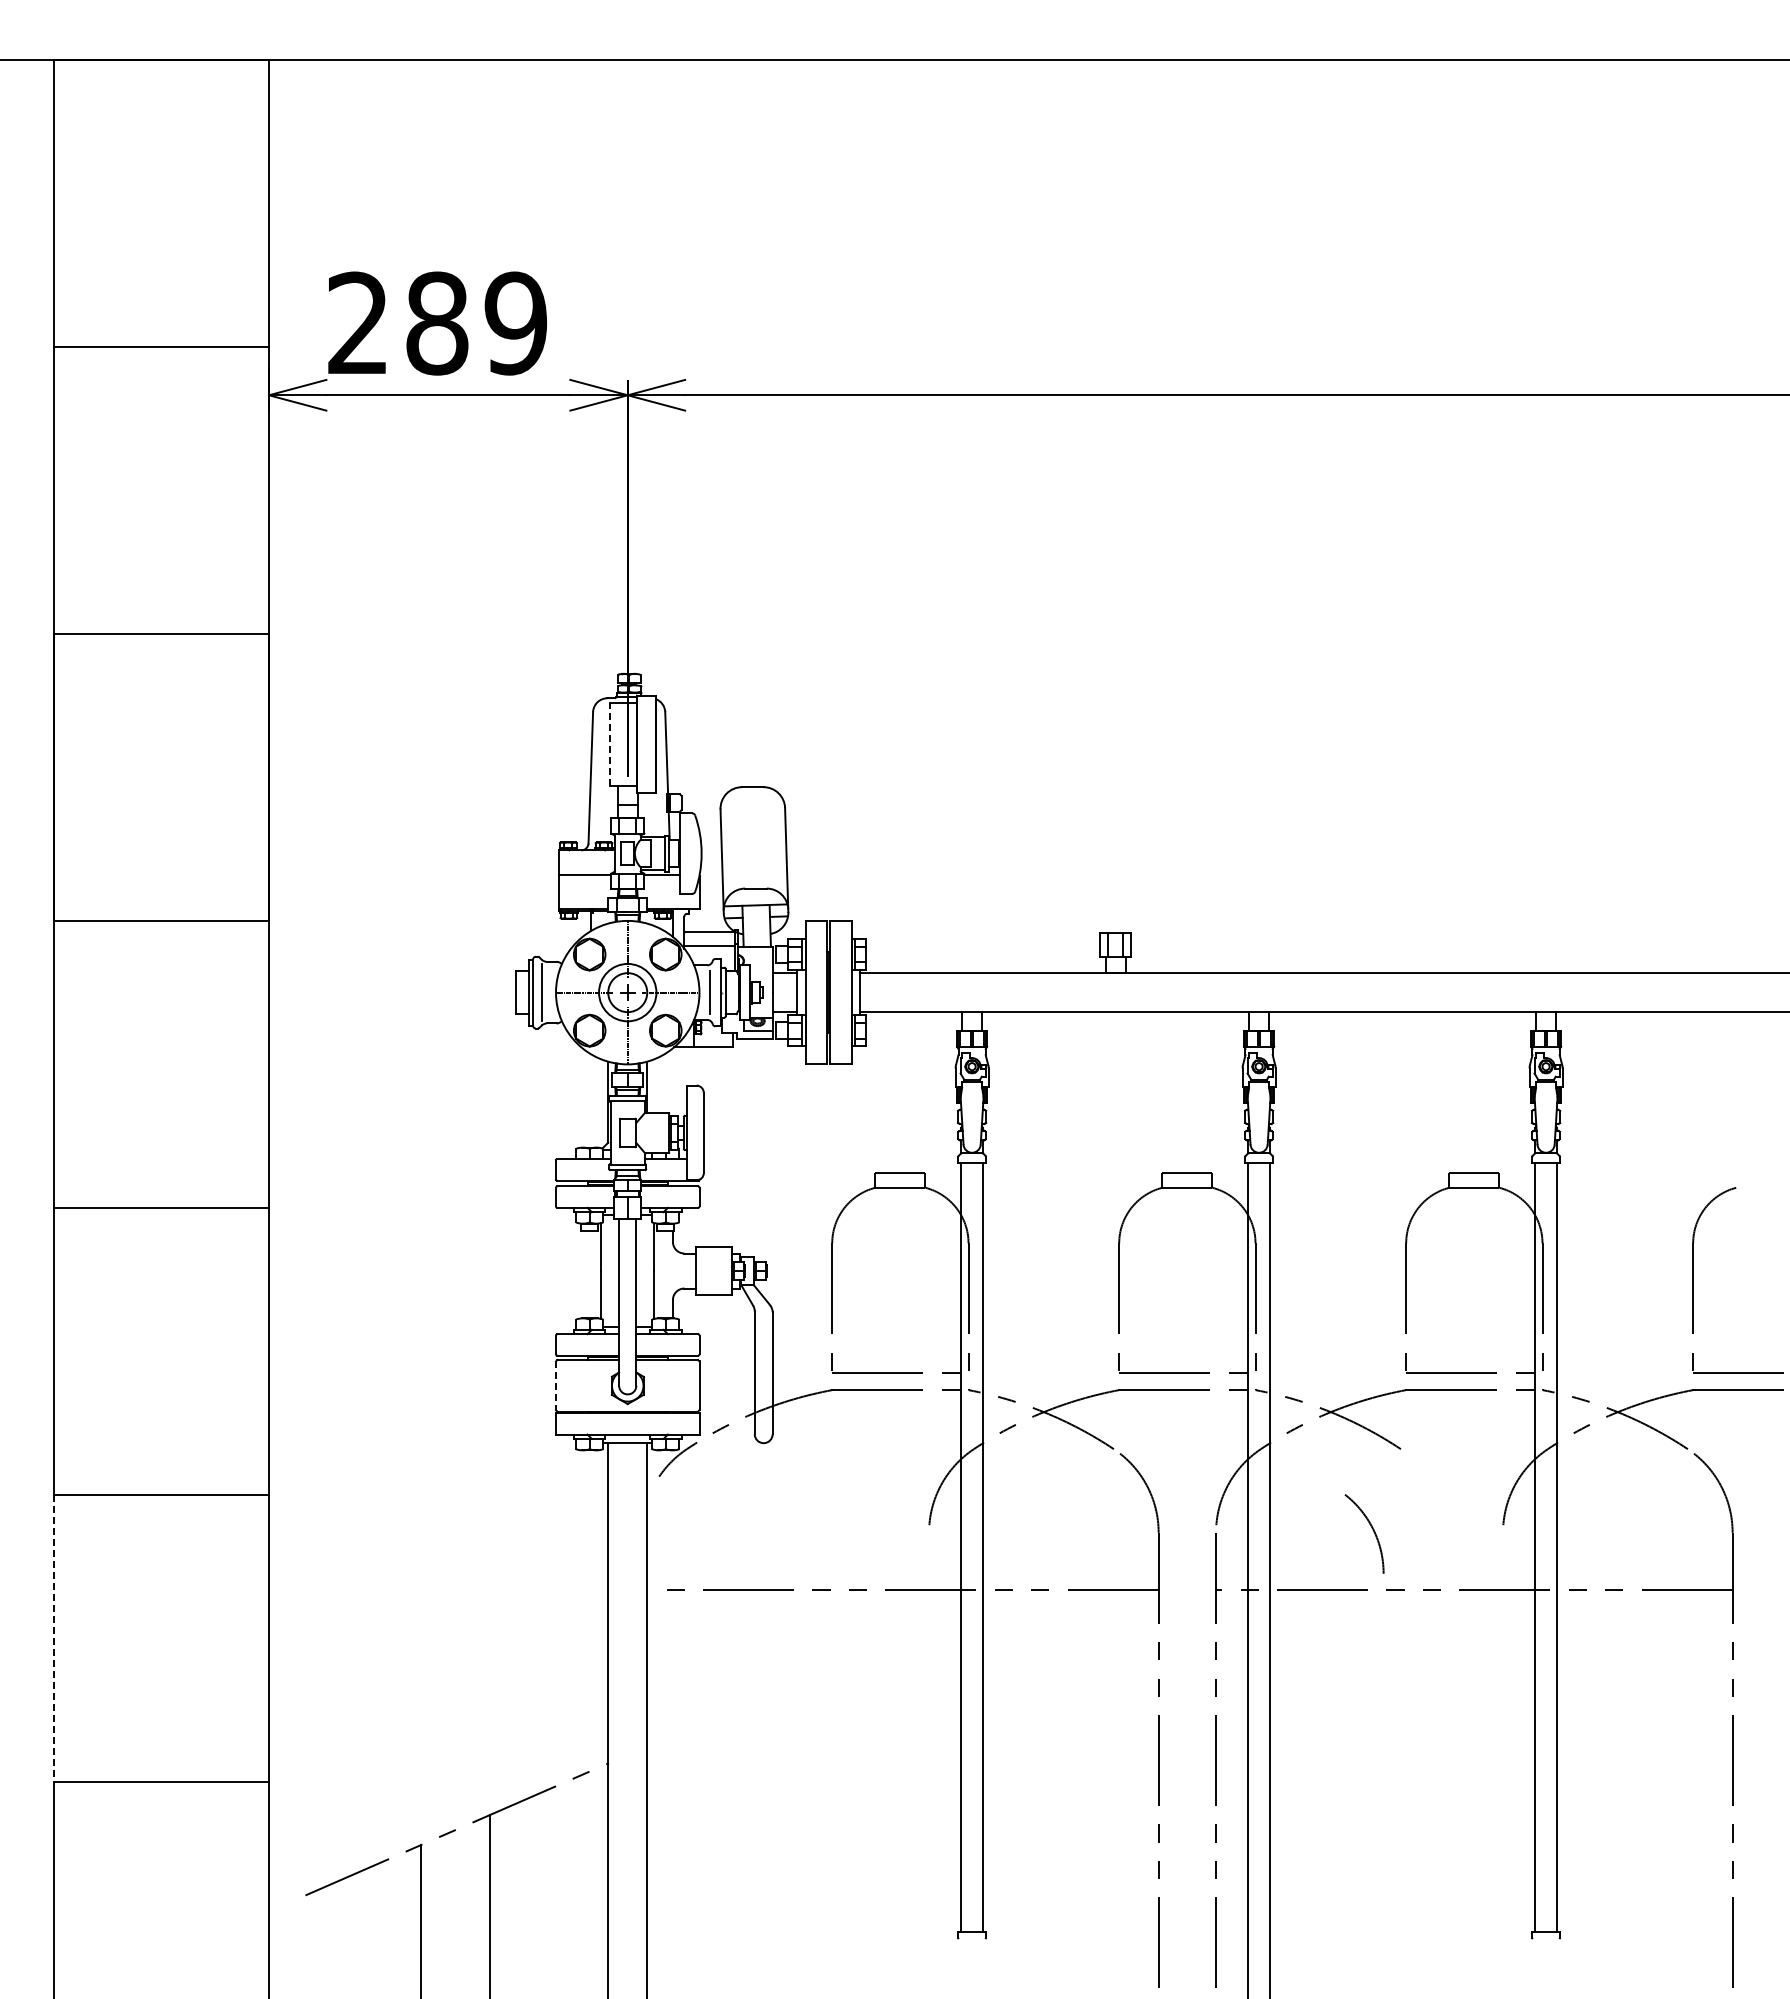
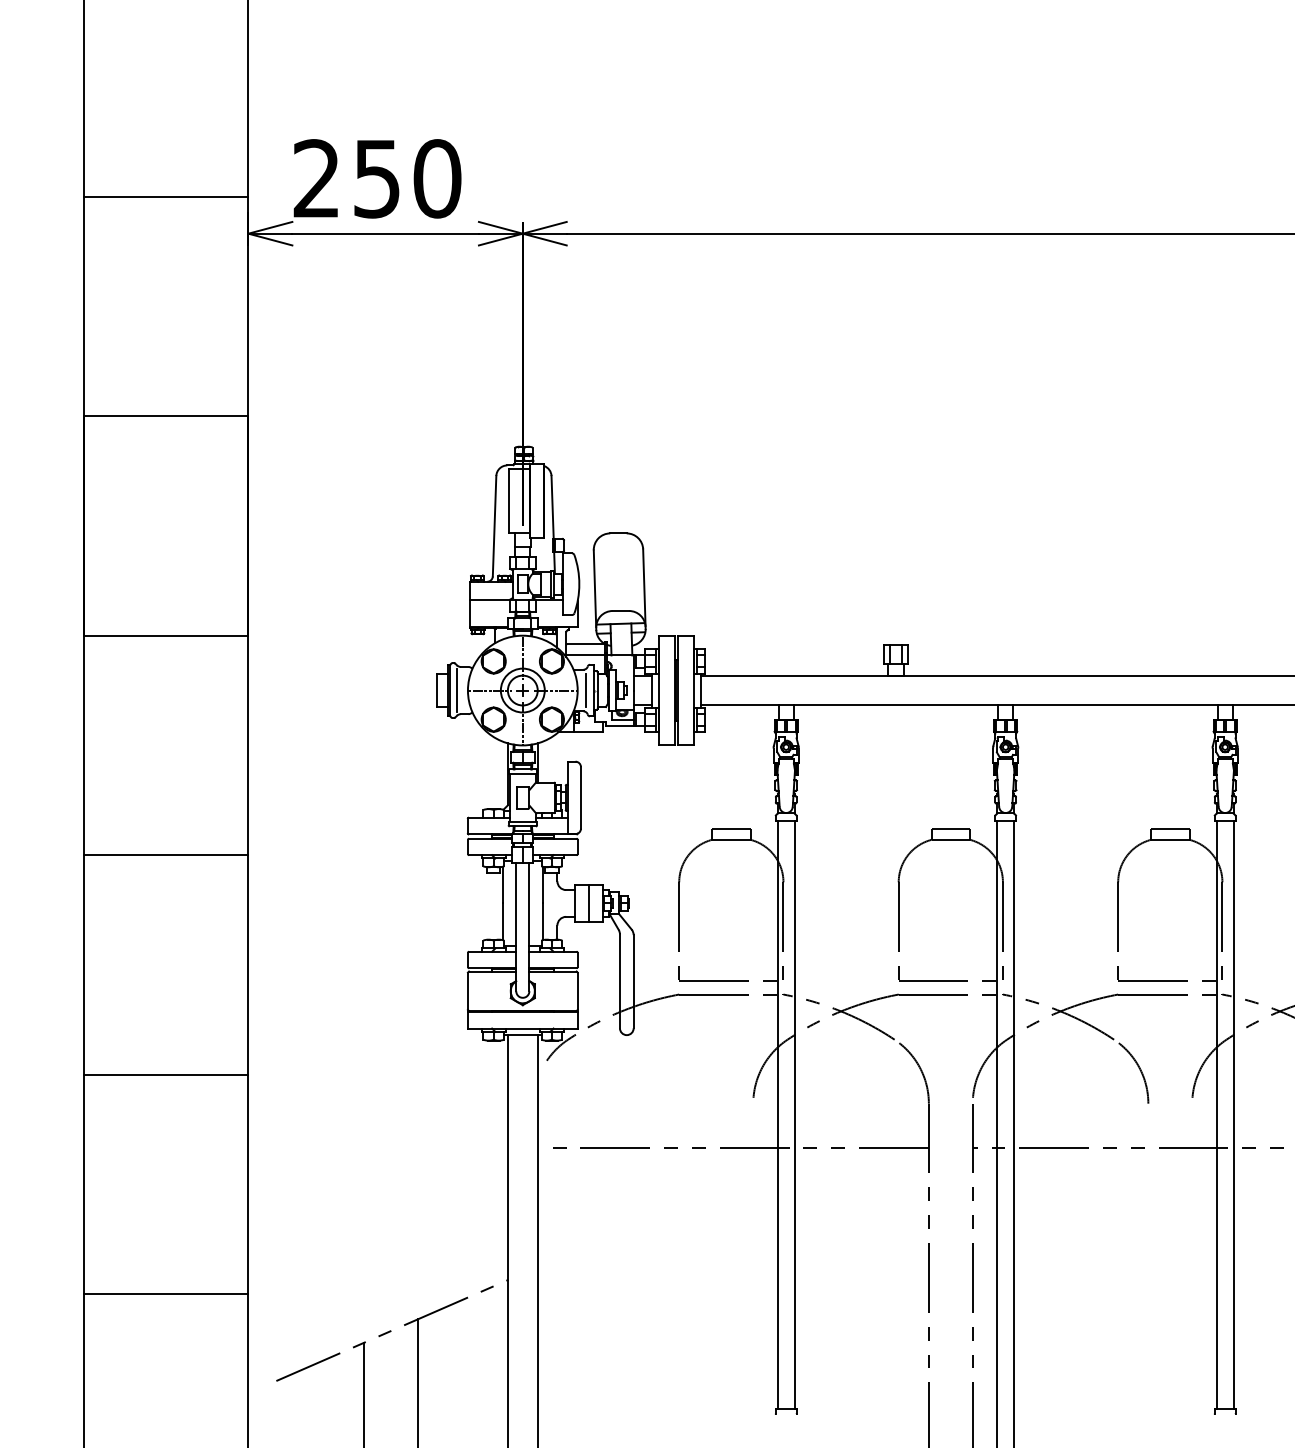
text: (476, 323) -> (407, 178), 289 -> 250
line: (609, 744) -> (508, 500), dashed -> solid
line: (714, 1270) -> (589, 903), added
line: (556, 1386) -> (468, 991), dashed -> solid
arc: (1372, 1530) -> (1139, 1070), moved
line: (53, 1638) -> (83, 1184), dashed -> solid

